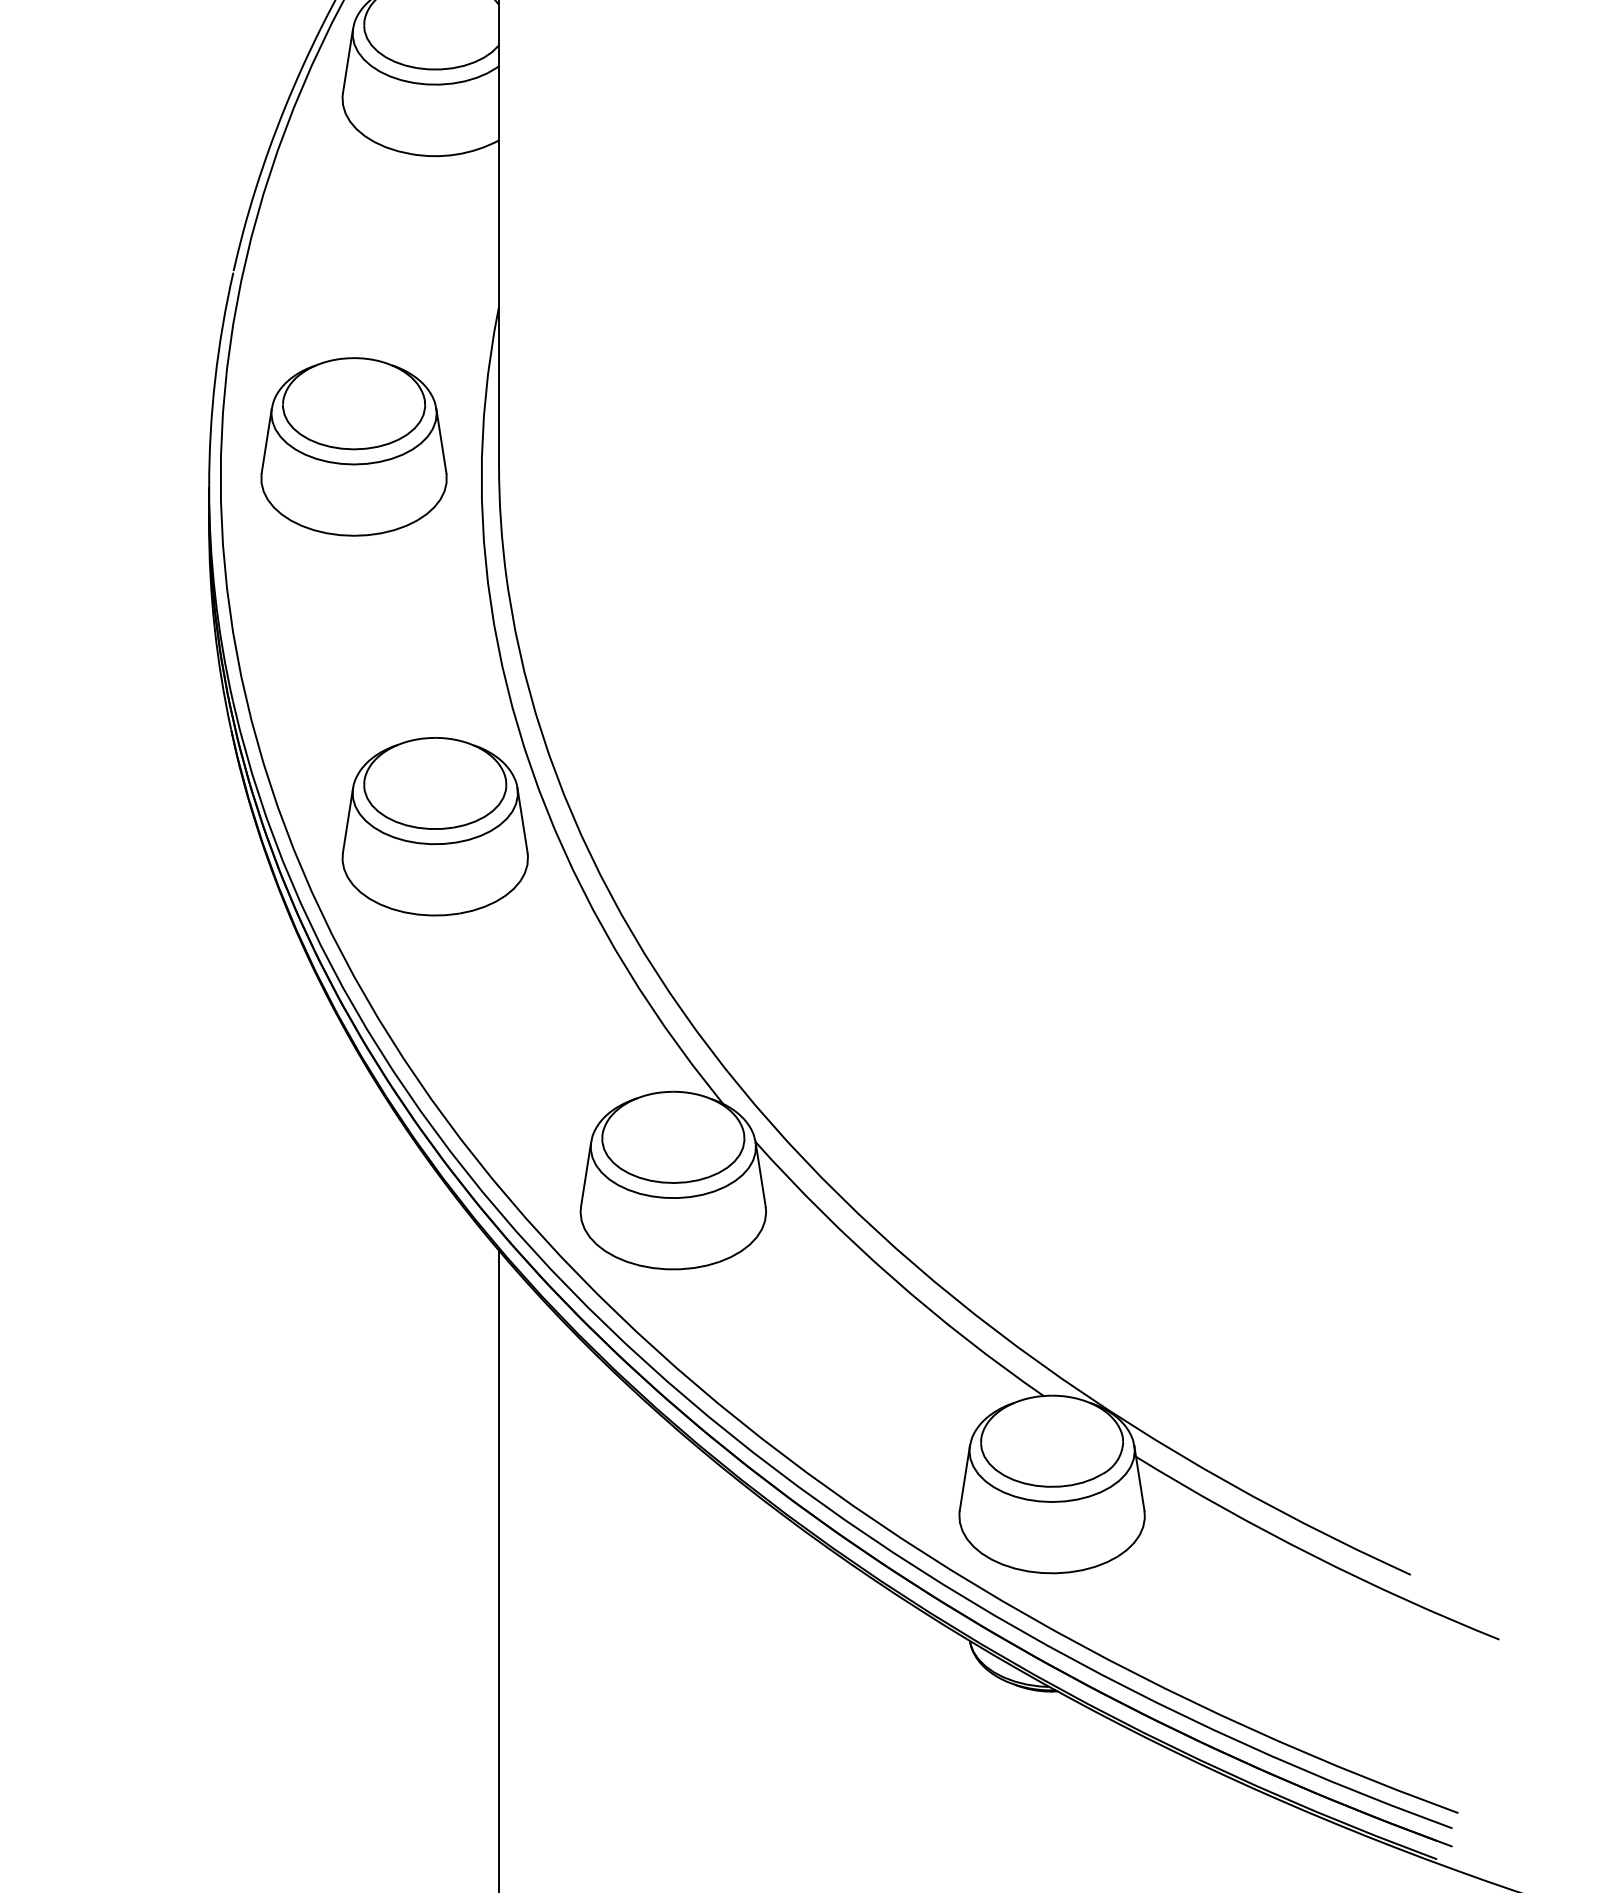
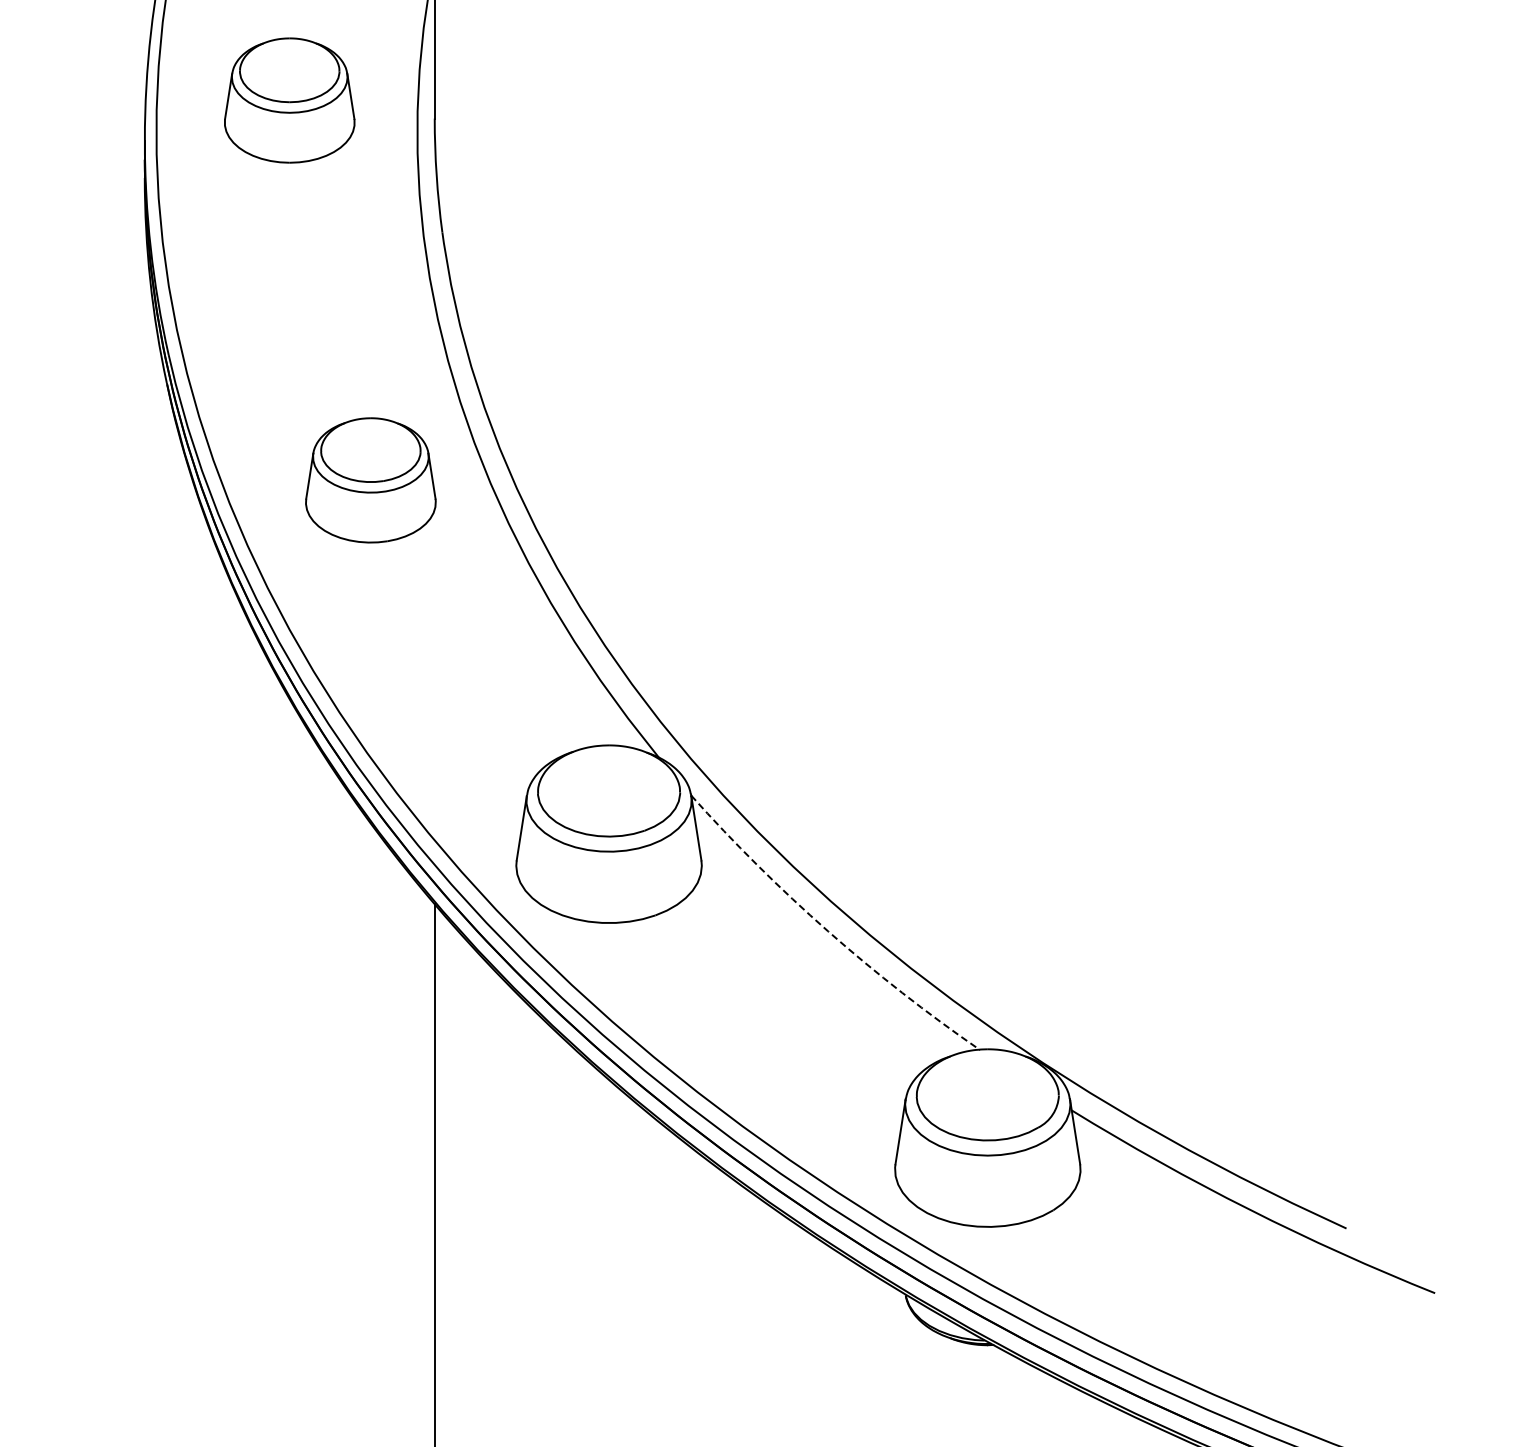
part: (353, 446) -> (289, 100), size x0.7
part: (434, 826) -> (370, 480), size x0.7
arc: (892, 1277) -> (828, 931), solid -> dashed

